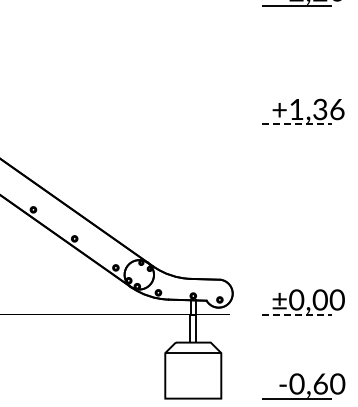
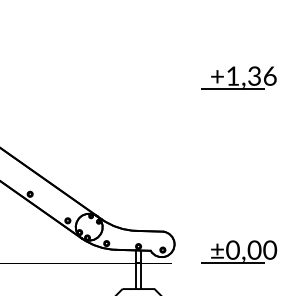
line: (297, 124) -> (233, 89), dashed -> solid
line: (297, 314) -> (233, 263), dashed -> solid

